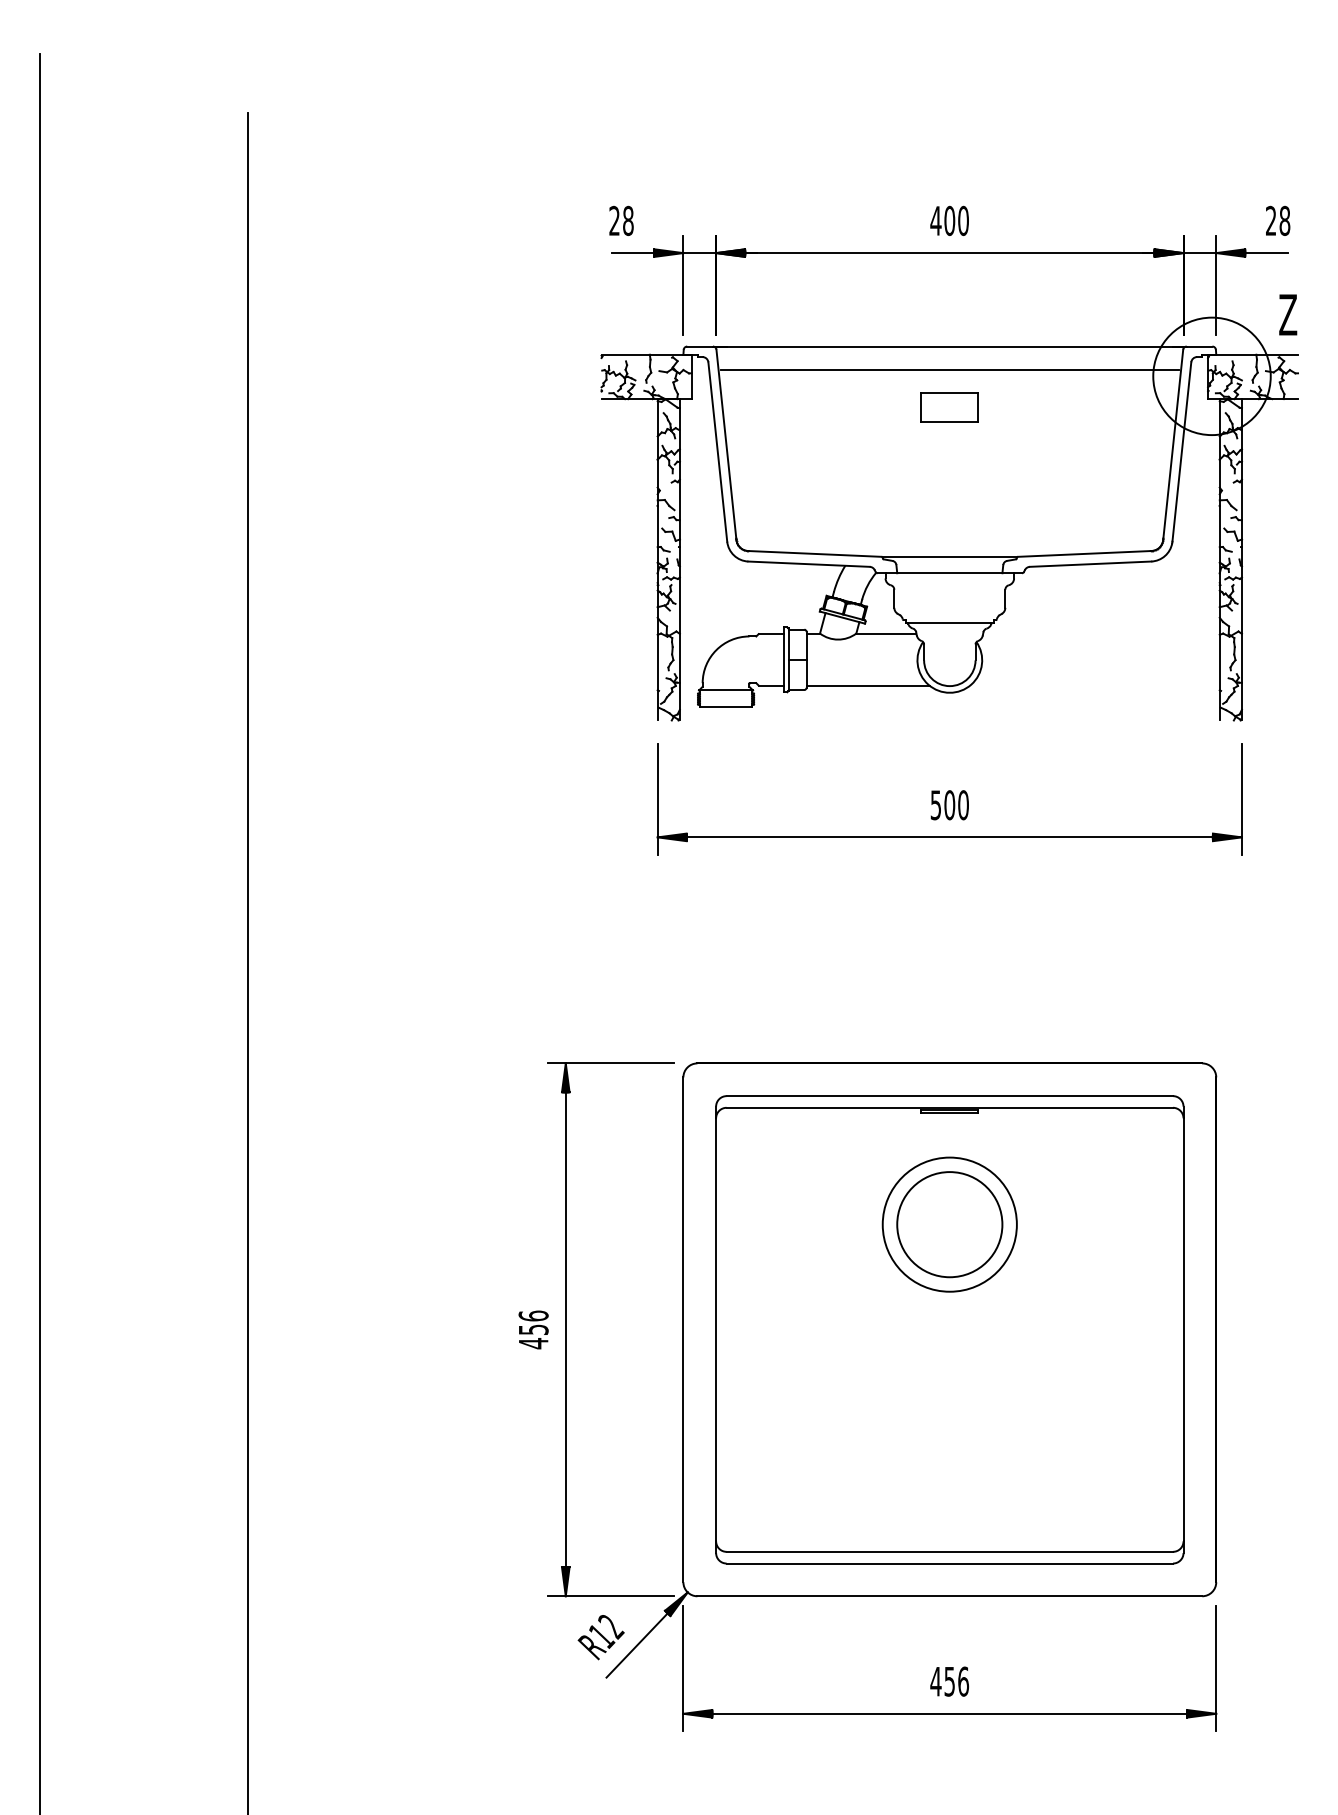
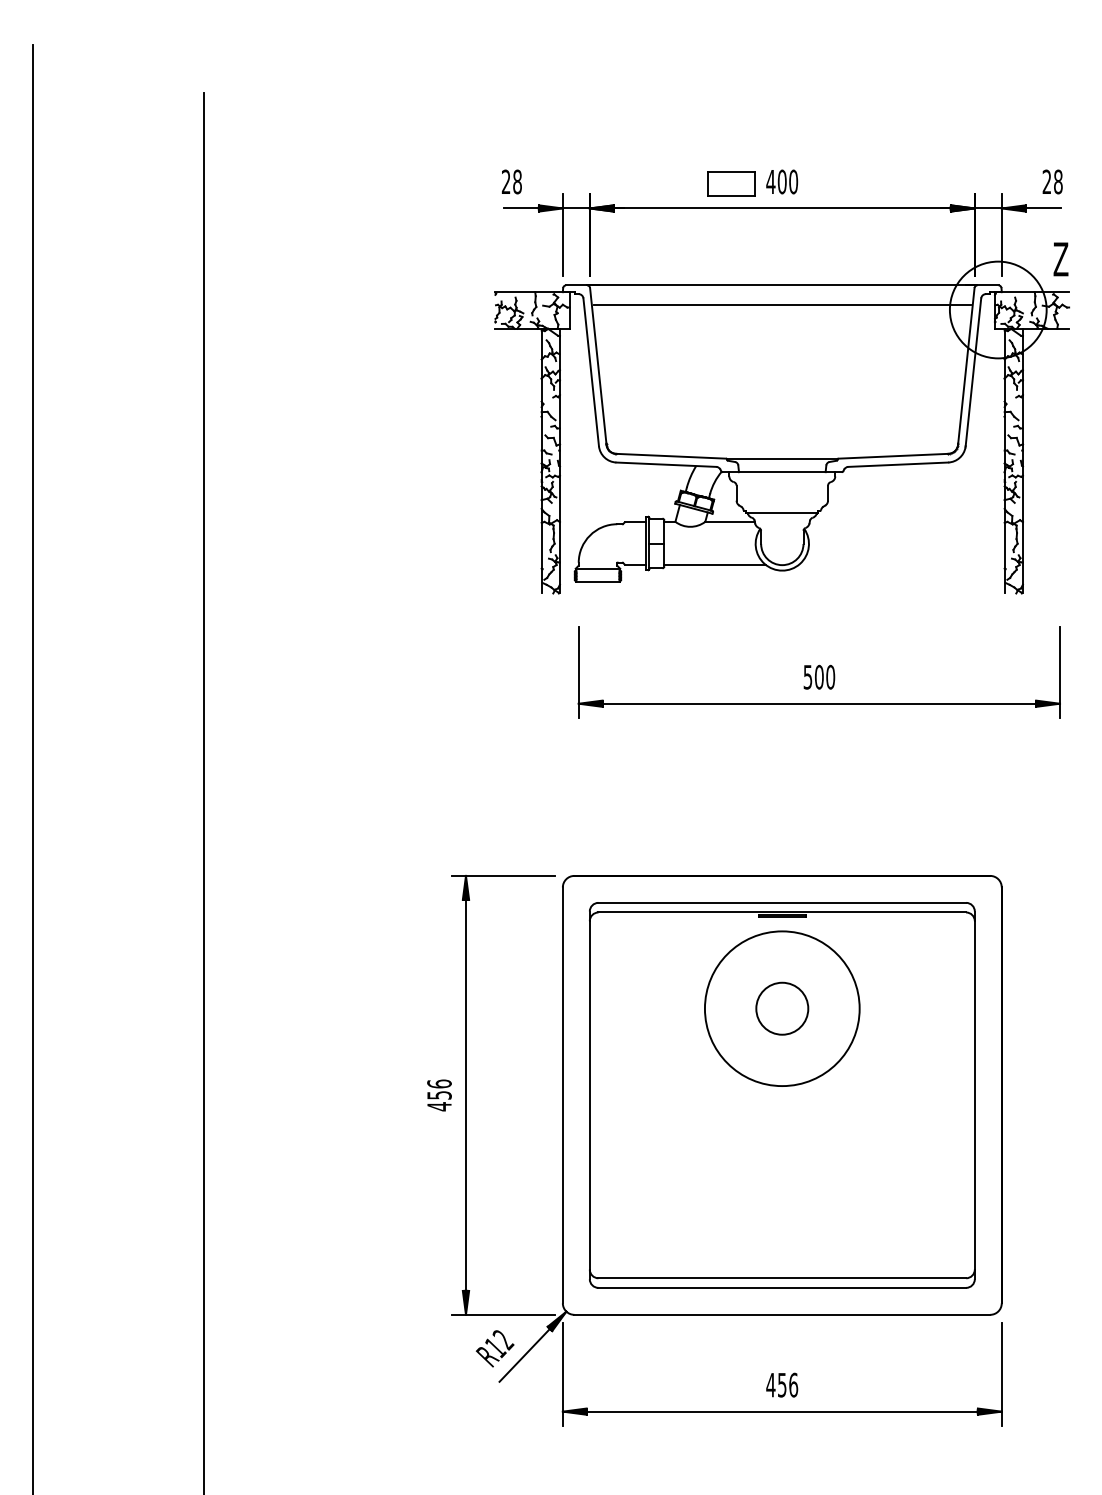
part: (949, 407) -> (730, 184), moved
part: (949, 799) -> (819, 672), moved
circle: (949, 1224) -> (782, 1008), size x0.6
circle: (949, 1224) -> (782, 1008), size x1.4

